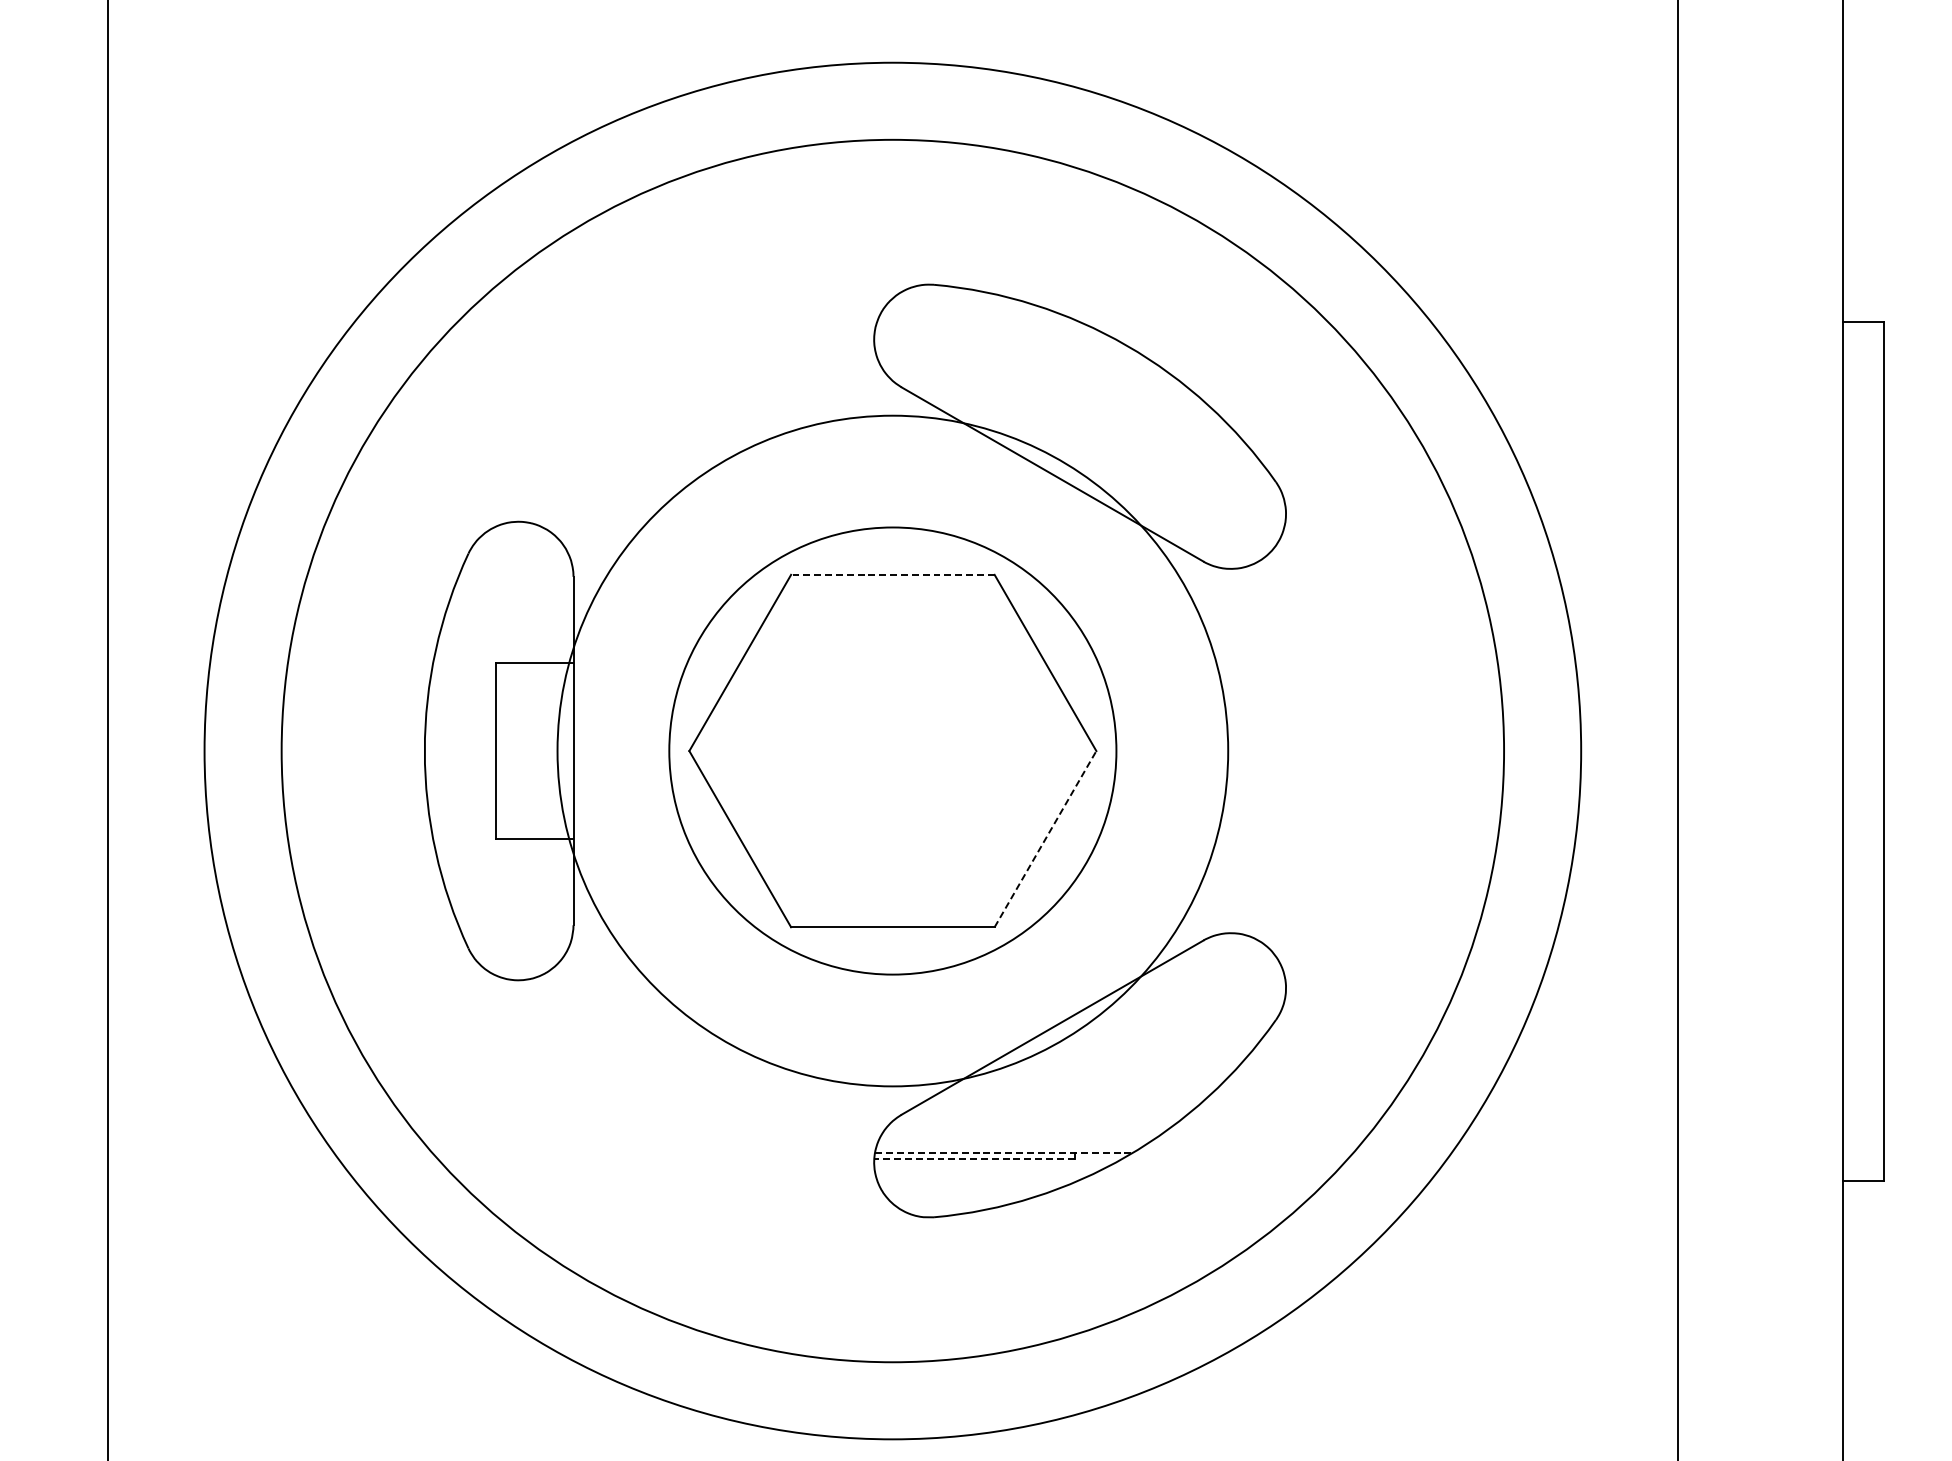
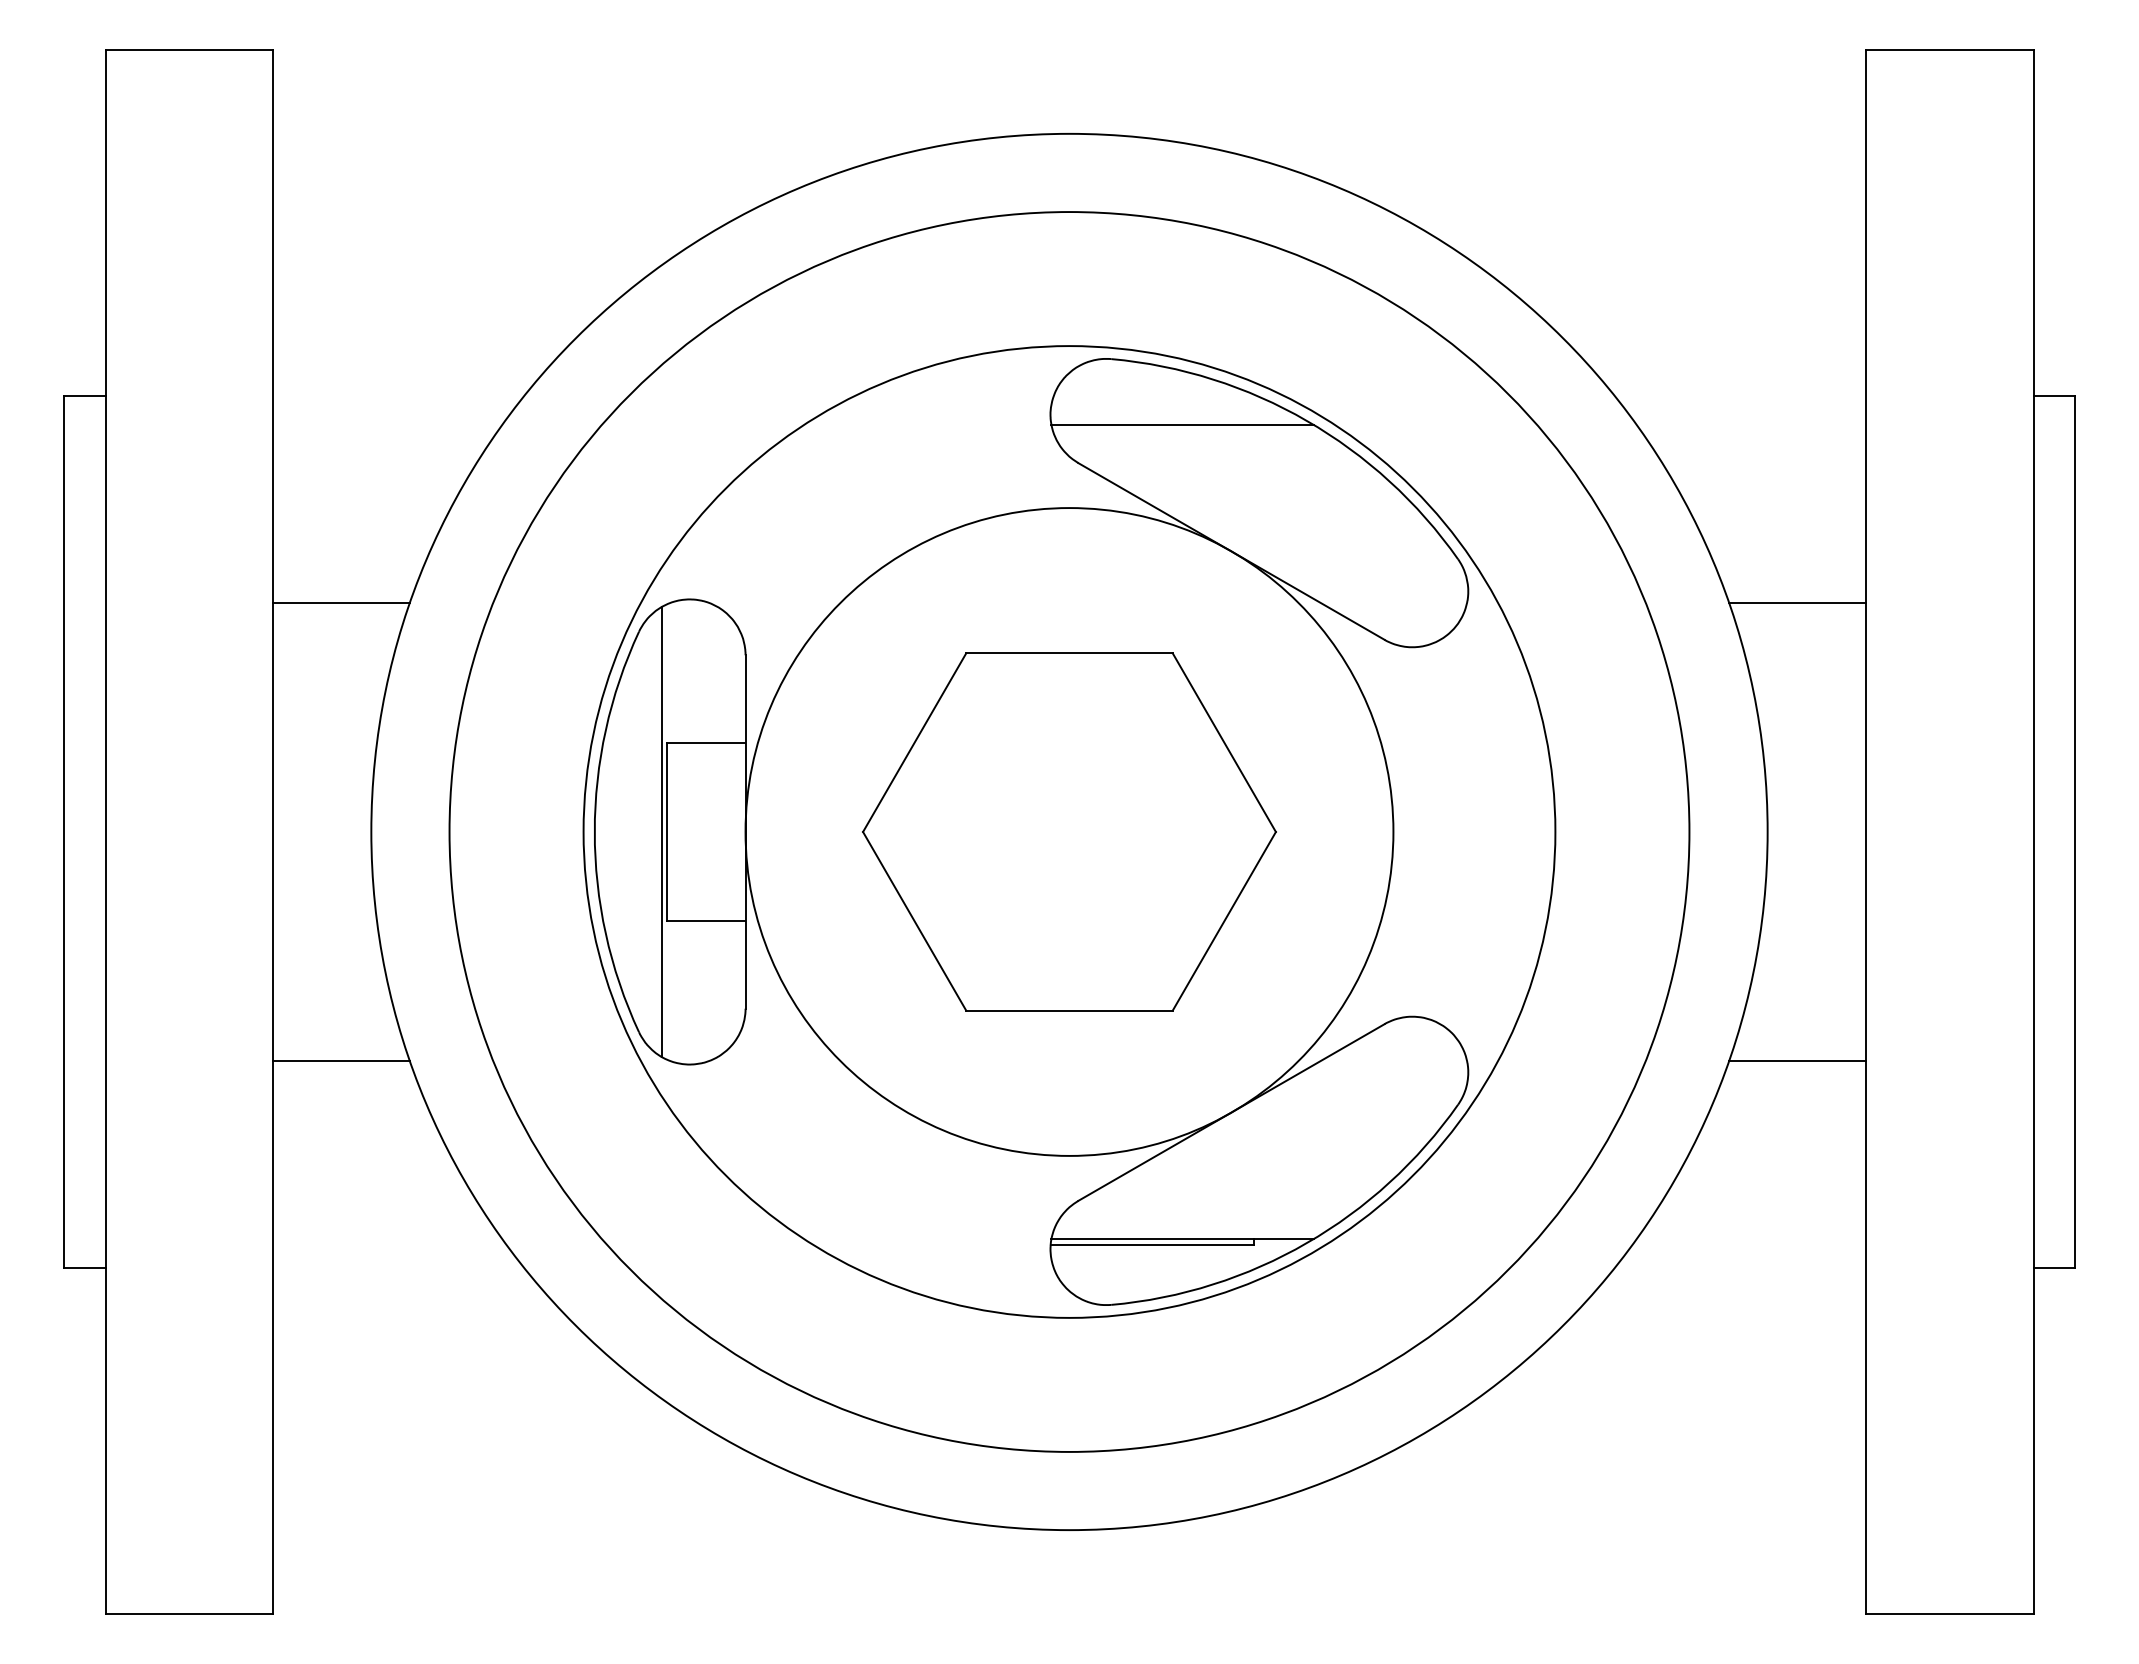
line: (1004, 349) -> (1182, 424), added
line: (175, 525) -> (341, 603), added
line: (1609, 525) -> (1796, 603), added
line: (892, 575) -> (1069, 653), dashed -> solid
line: (491, 750) -> (662, 831), added
circle: (892, 750) -> (1069, 831), size x1.43
circle: (892, 750) -> (1069, 831), size x1.43
line: (1045, 838) -> (1224, 920), dashed -> solid
line: (175, 976) -> (341, 1060), added
line: (1609, 976) -> (1796, 1060), added
line: (1004, 1152) -> (1182, 1239), dashed -> solid
line: (974, 1158) -> (1152, 1245), dashed -> solid

